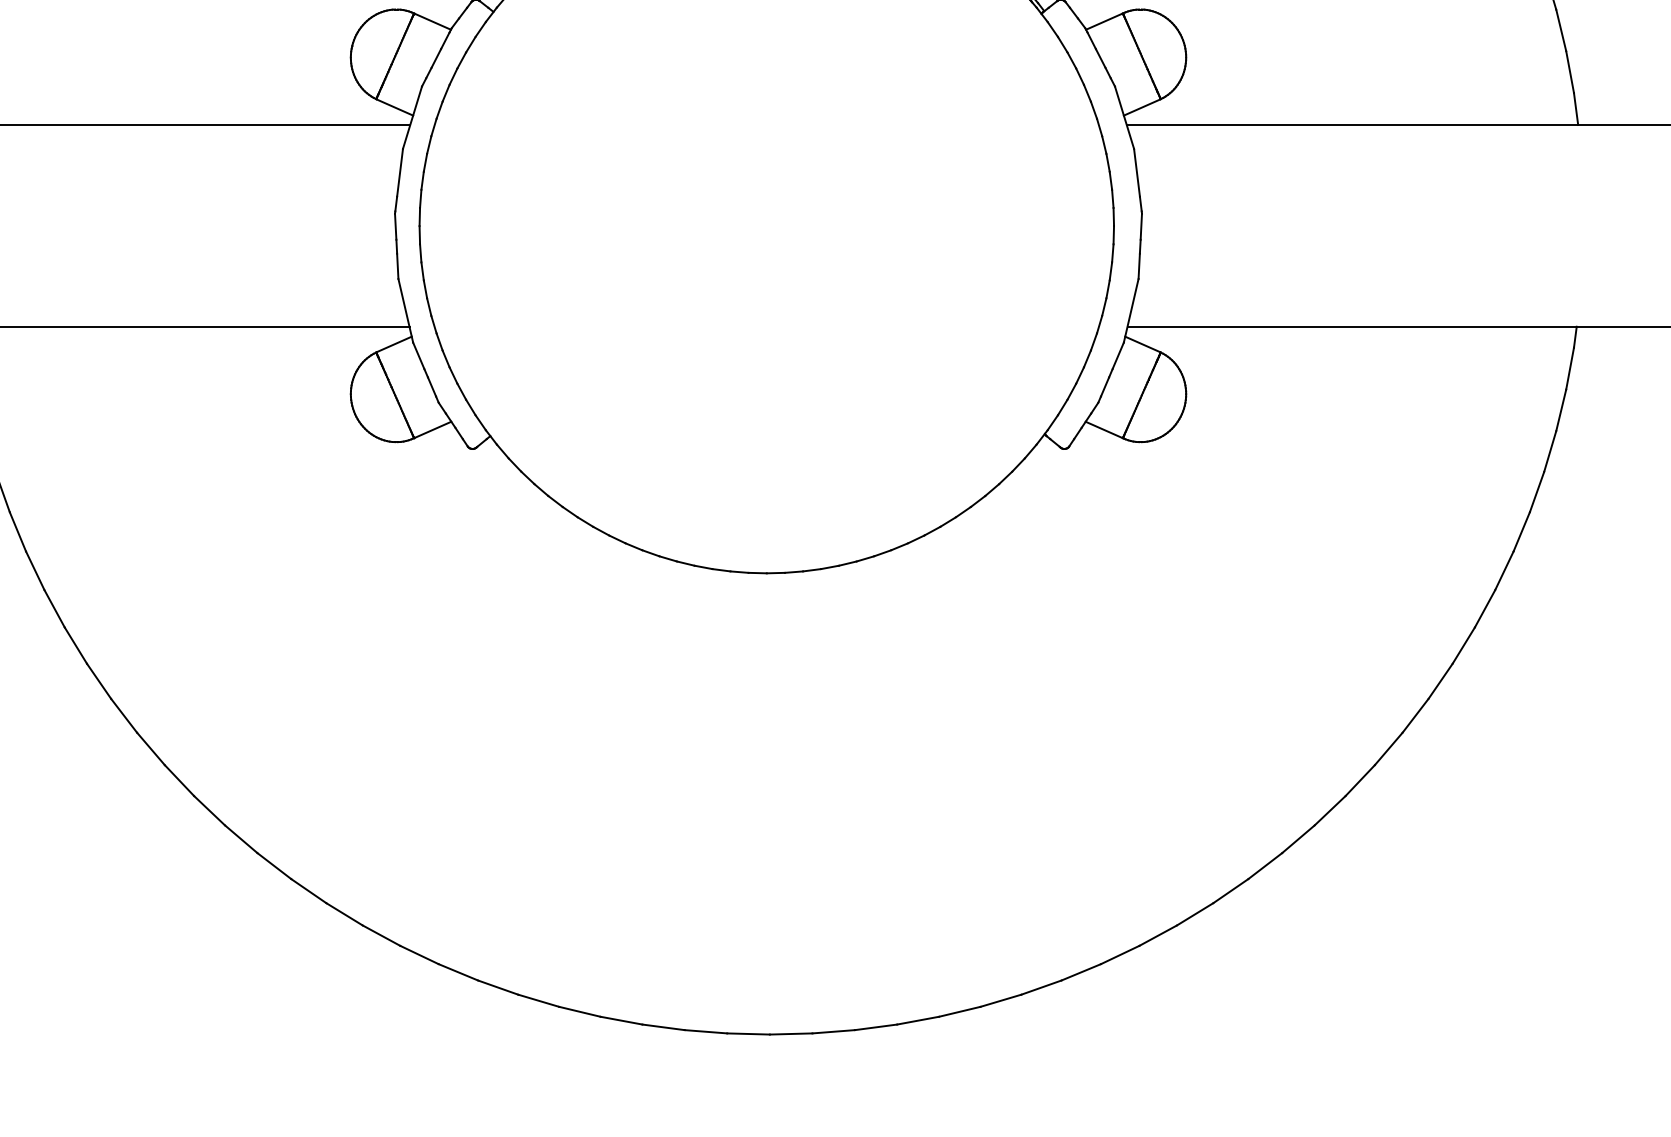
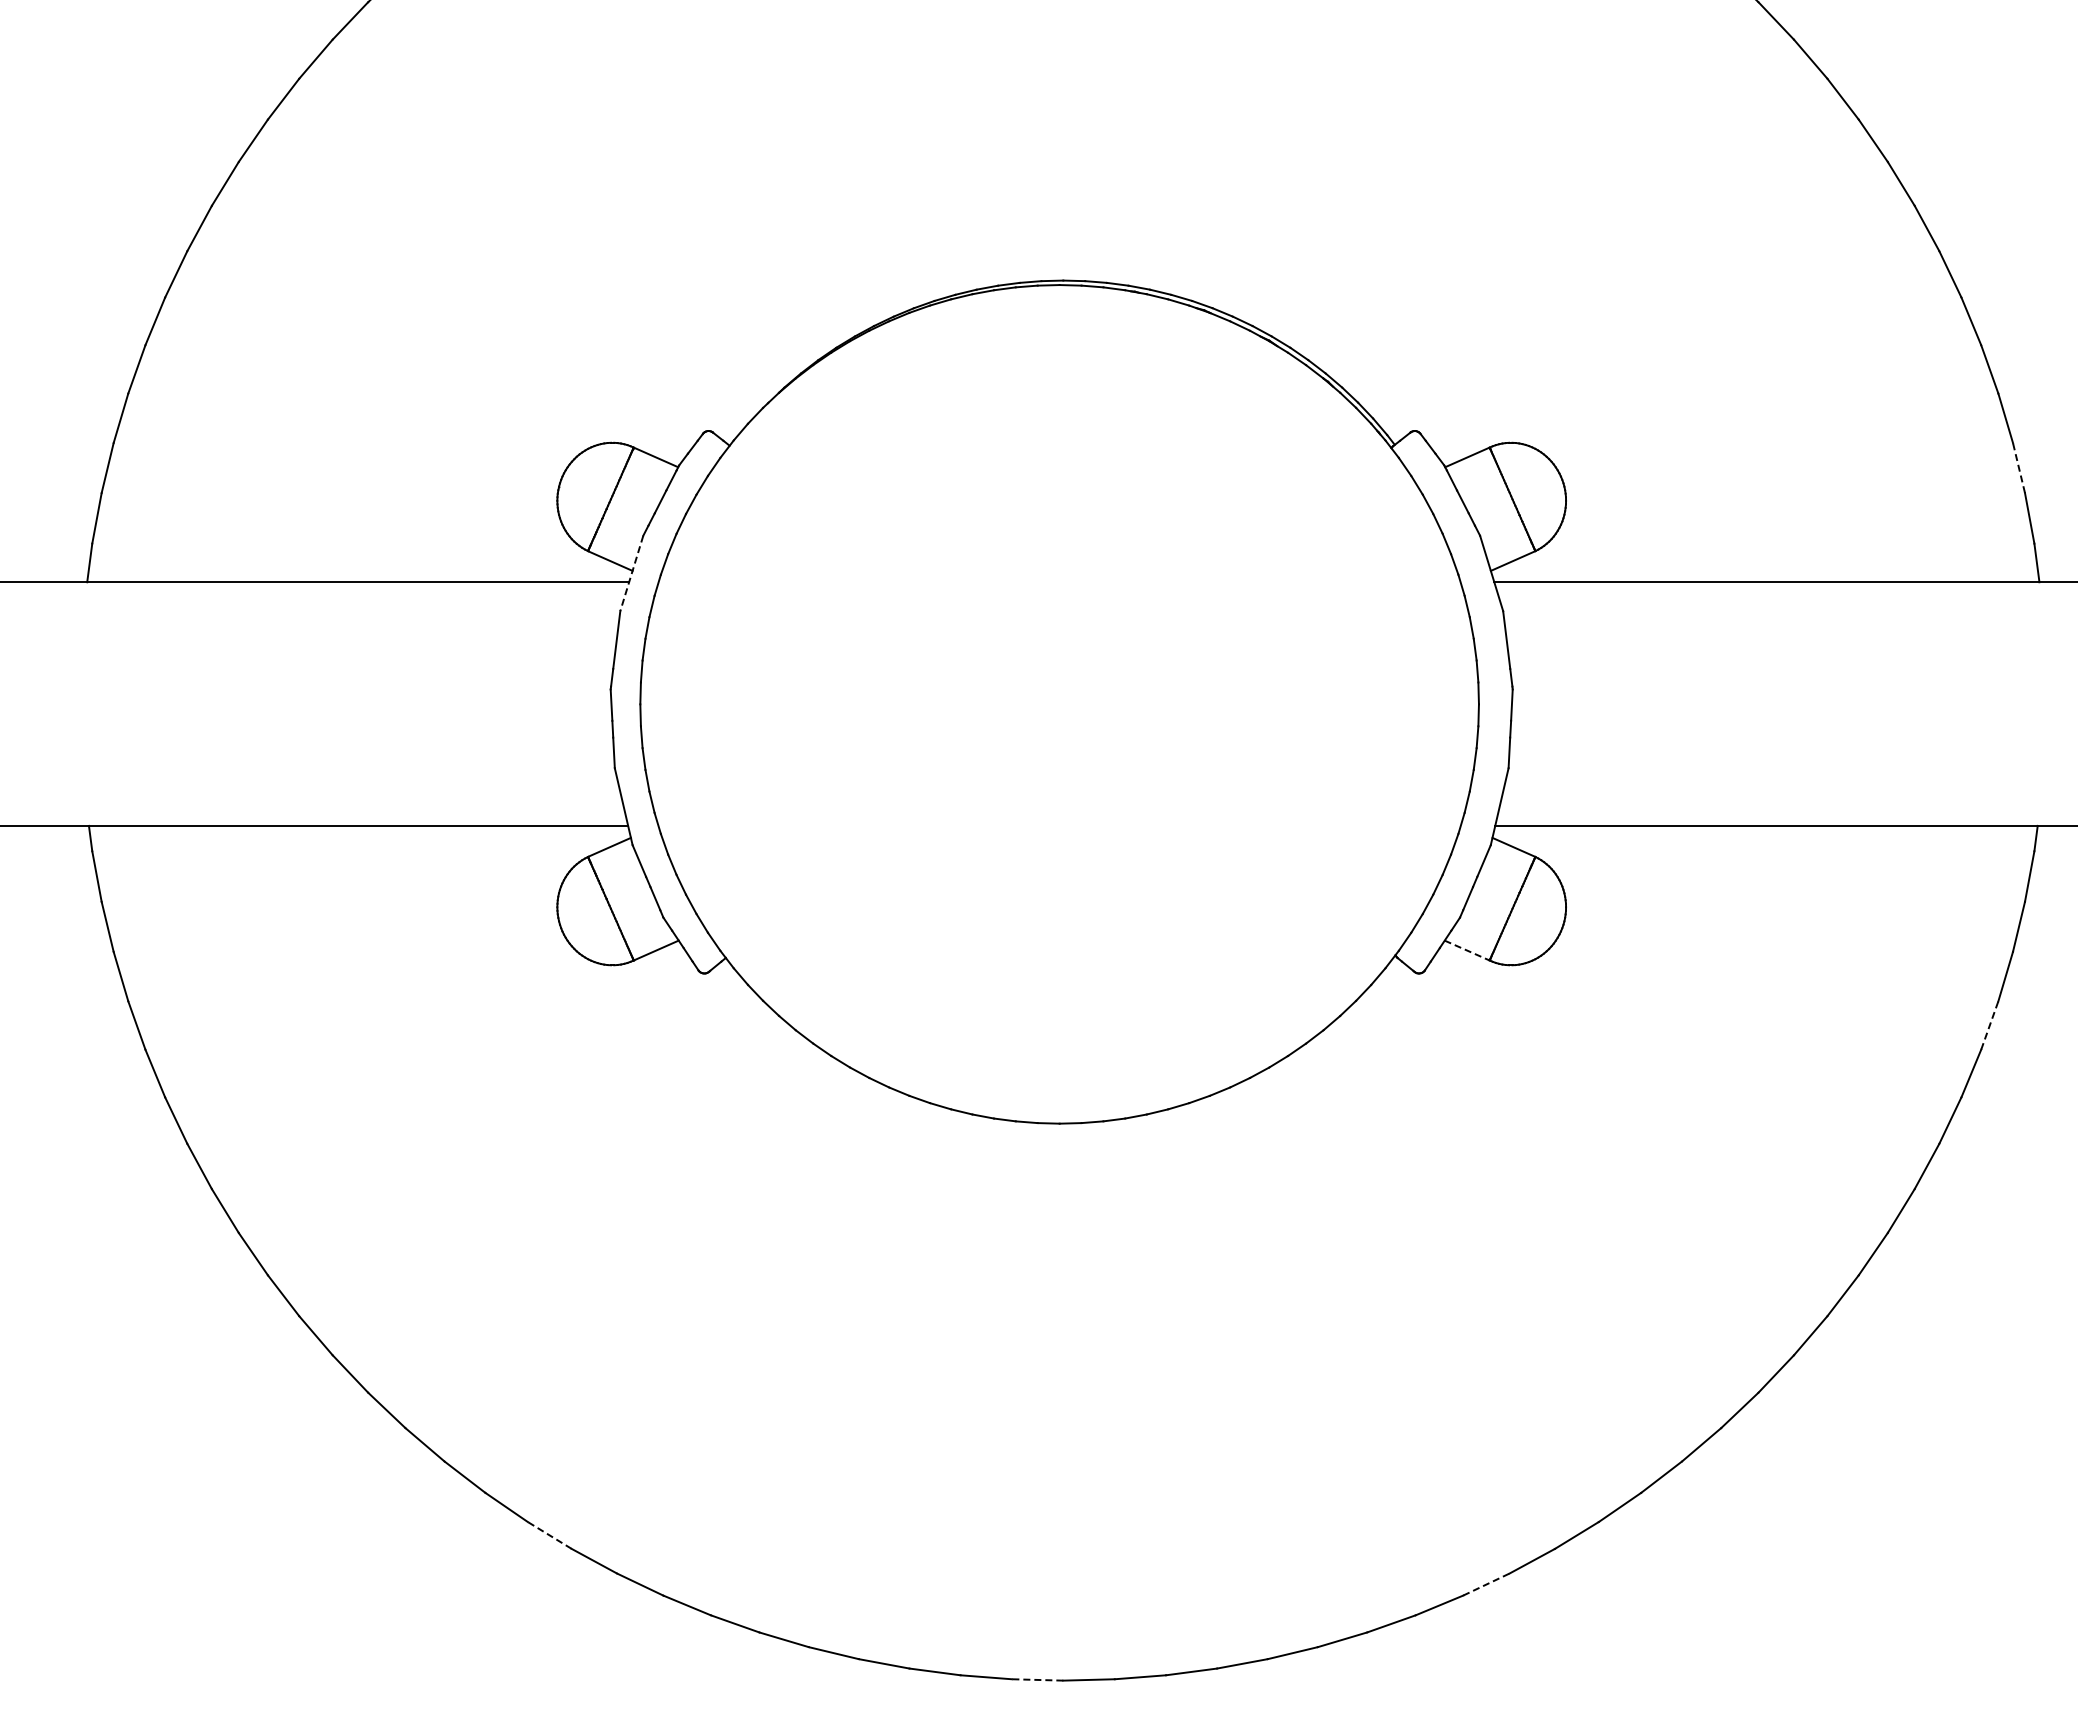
line: (1560, 30) -> (2018, 468), solid -> dashed
line: (412, 117) -> (631, 573), solid -> dashed
line: (1104, 429) -> (1467, 950), solid -> dashed
line: (1536, 492) -> (1989, 1025), solid -> dashed
line: (344, 914) -> (549, 1535), solid -> dashed
line: (1120, 954) -> (1486, 1584), solid -> dashed
line: (748, 1033) -> (1037, 1679), solid -> dashed

